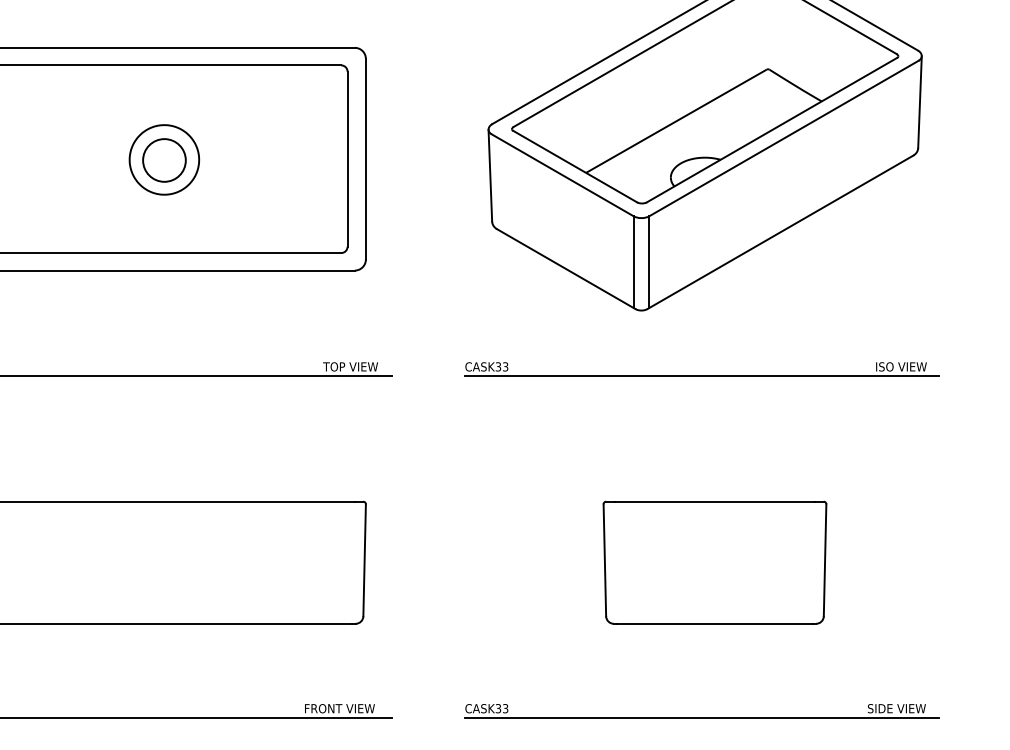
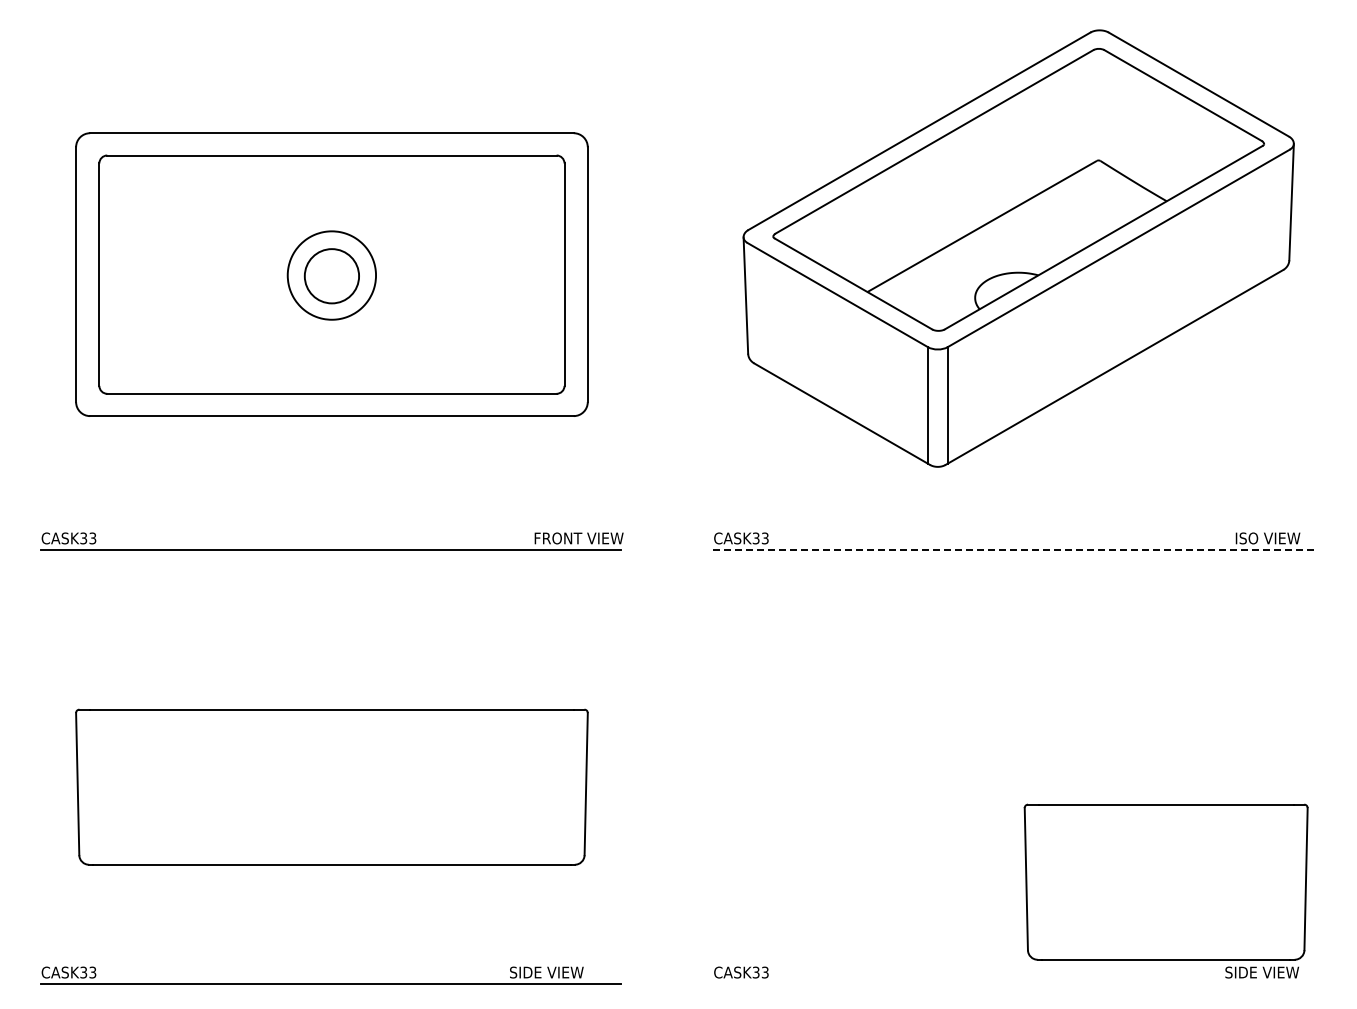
text: (358, 366) -> (578, 538), TOP VIEW -> FRONT VIEW
line: (701, 376) -> (1014, 550), solid -> dashed
part: (714, 562) -> (1165, 881), moved
text: (339, 708) -> (554, 972), FRONT VIEW -> SIDE VIEW
line: (701, 718) -> (1014, 984), removed

